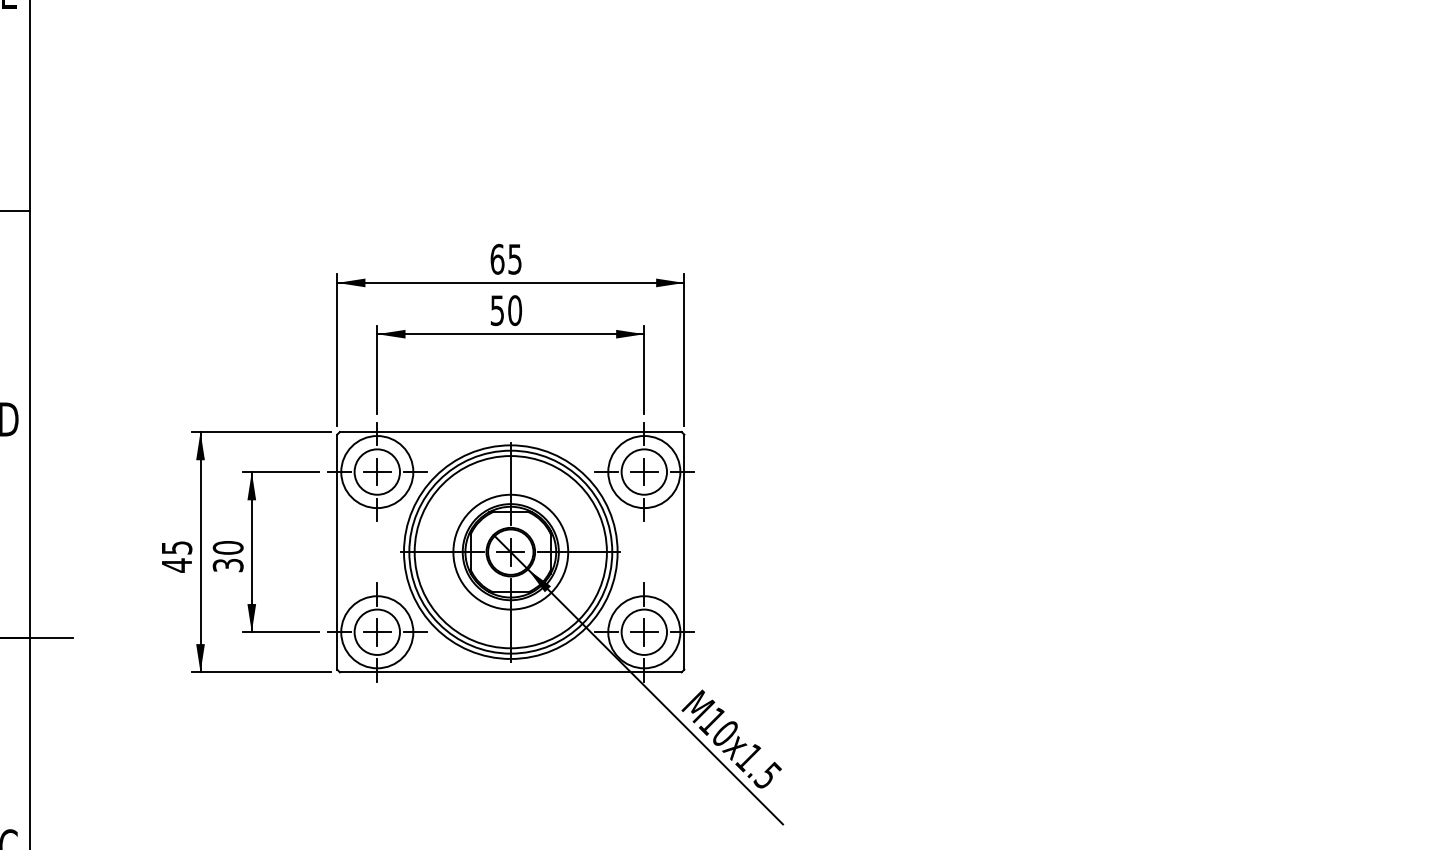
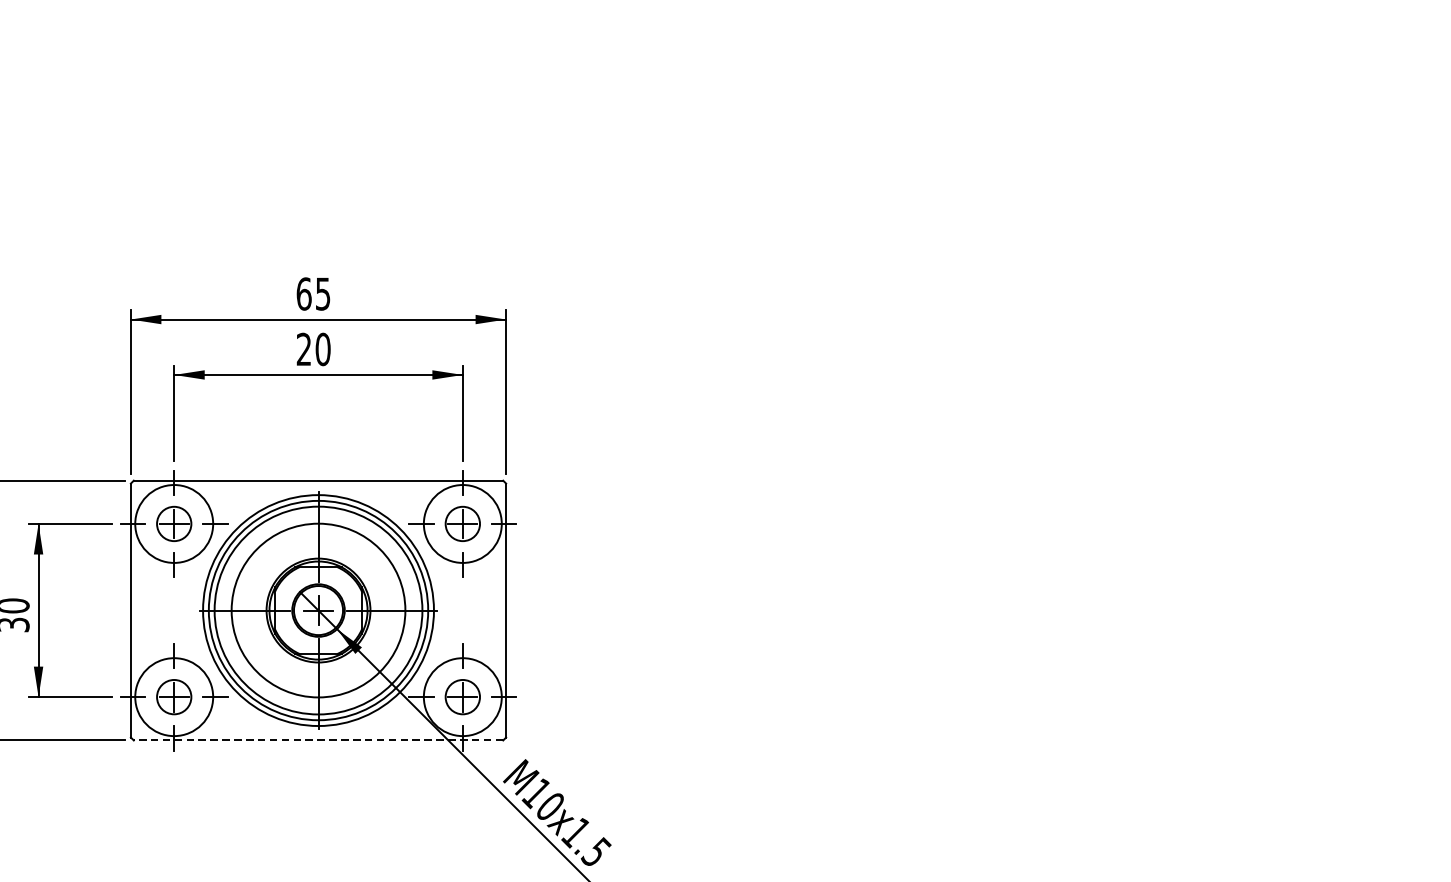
text: (496, 310) -> (303, 349), 50 -> 20
circle: (377, 471) -> (174, 523), size x0.7
circle: (644, 471) -> (463, 523), size x0.7
circle: (510, 551) -> (318, 609), size x1.4
circle: (377, 631) -> (174, 696), size x0.7
circle: (644, 631) -> (463, 696), size x0.7
line: (510, 672) -> (318, 740), solid -> dashed

